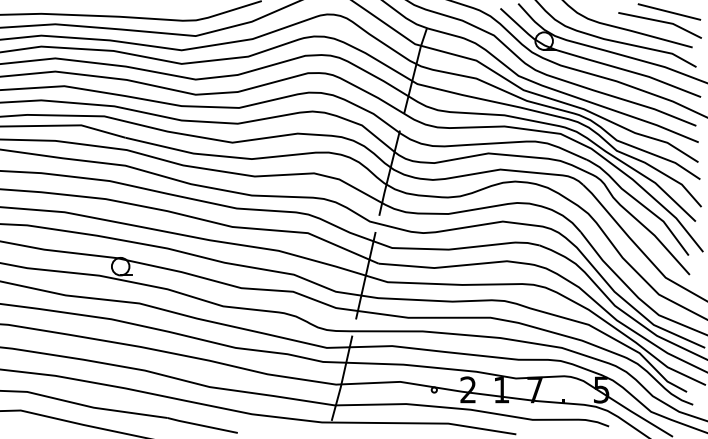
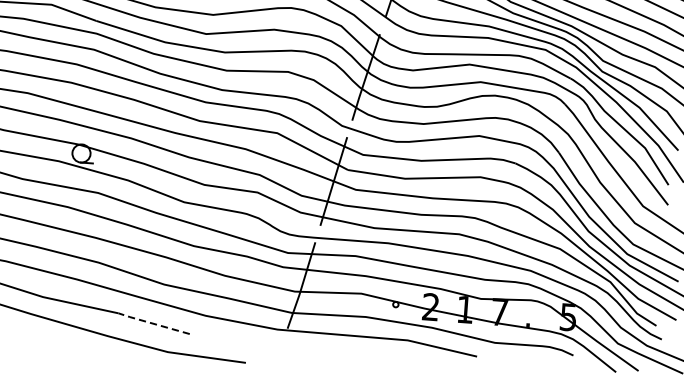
line: (202, 425) -> (153, 323), solid -> dashed

